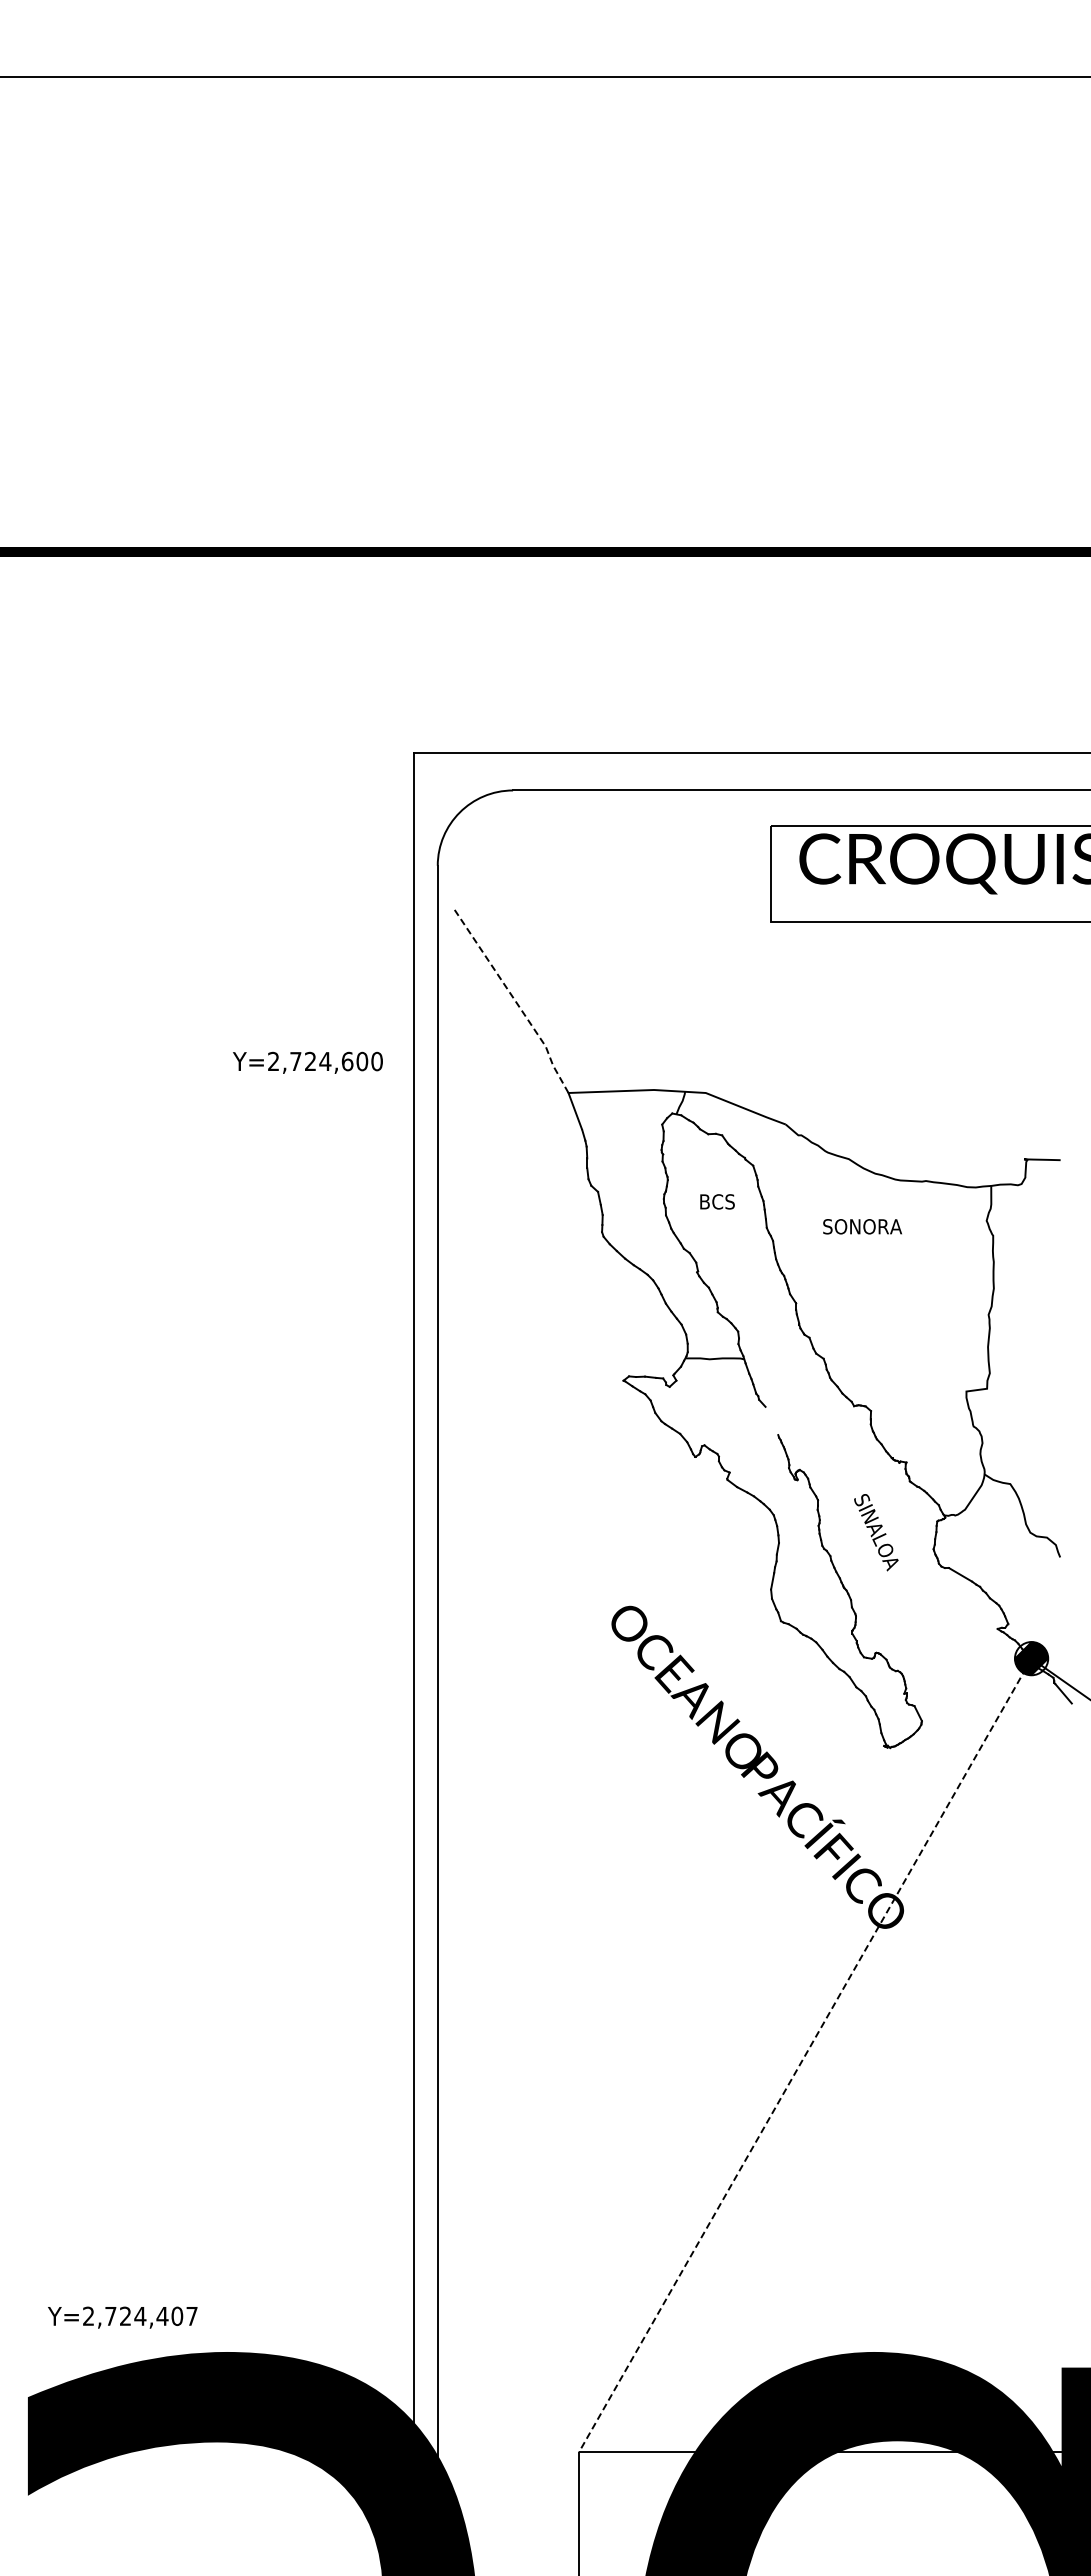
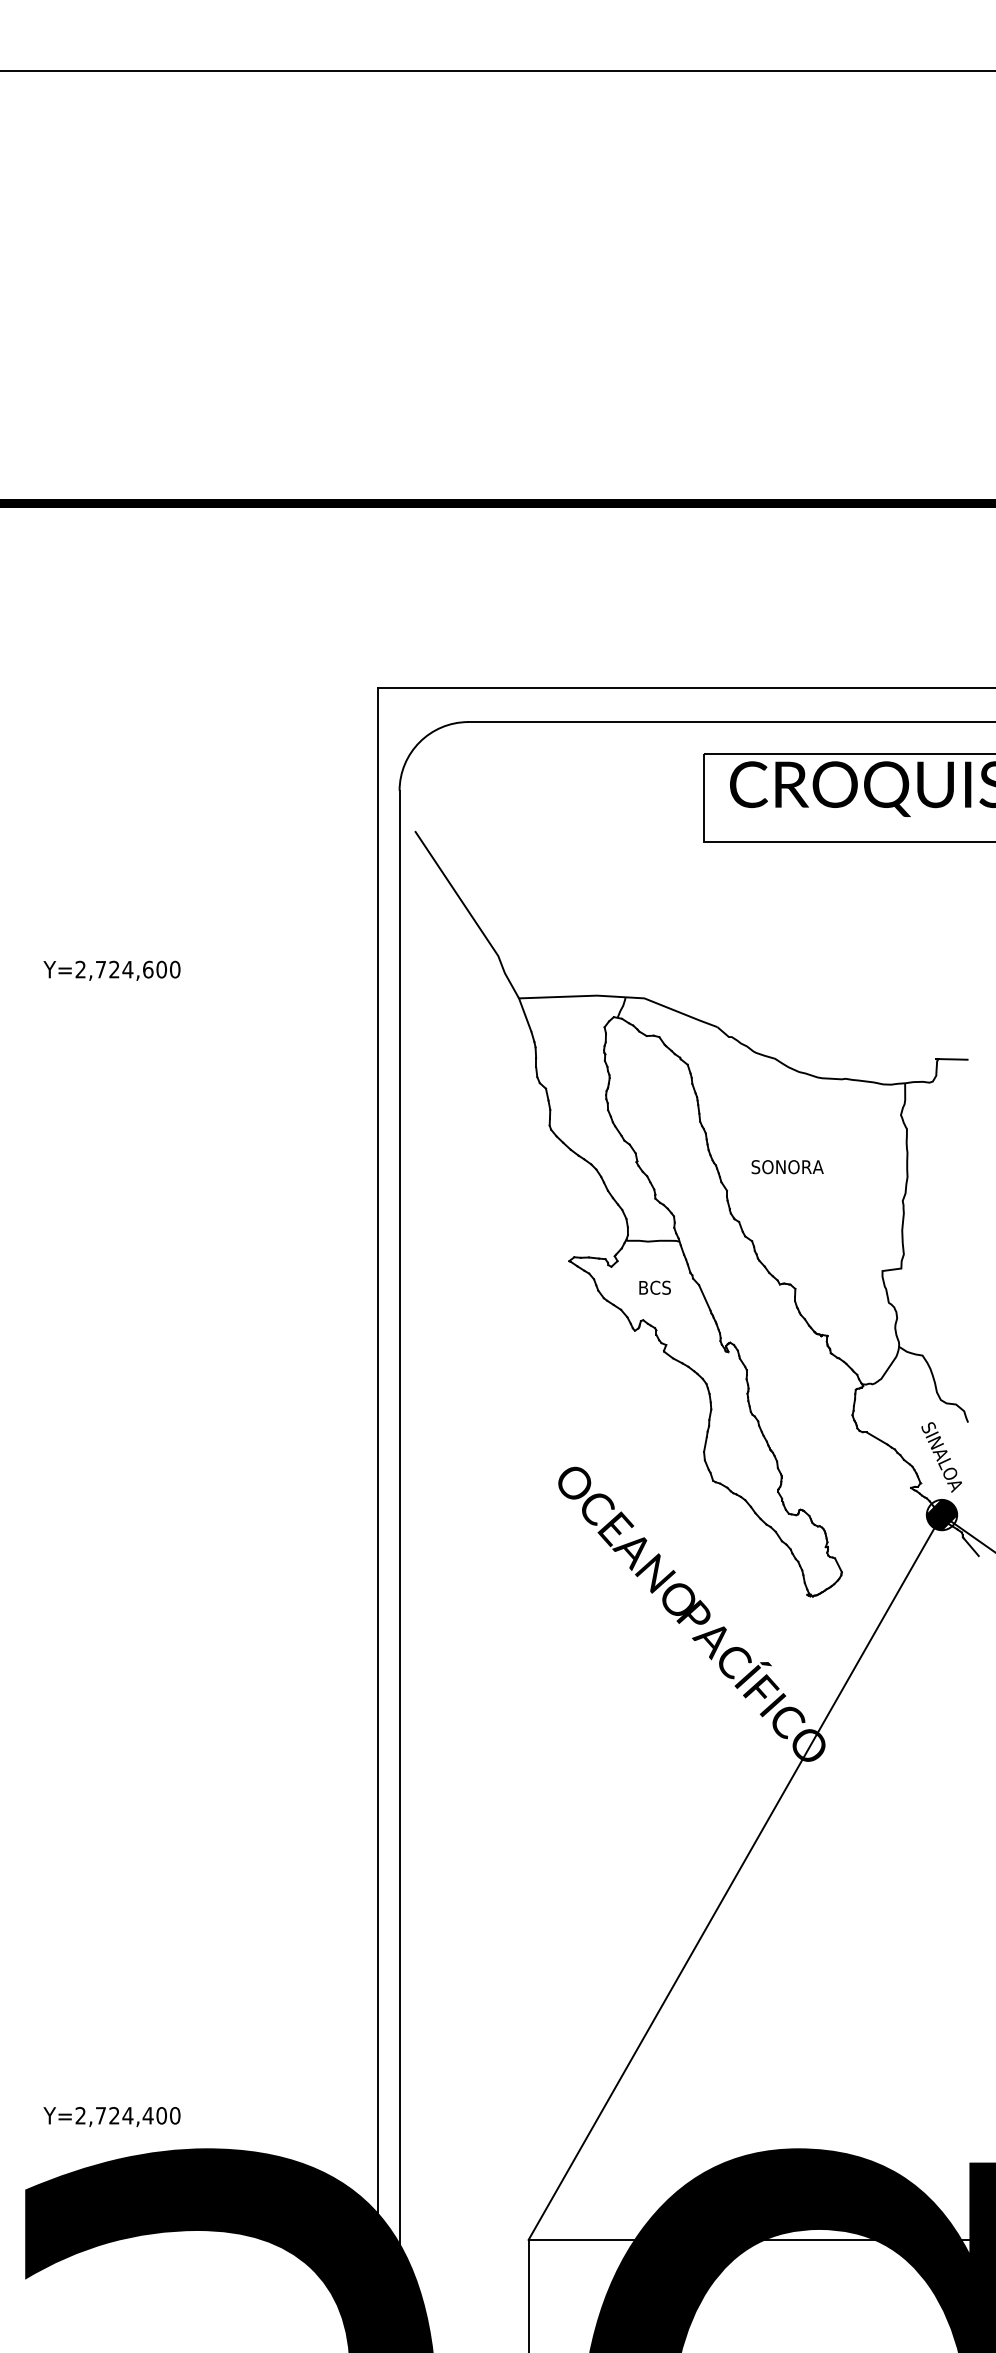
line: (515, 1001) -> (470, 914), dashed -> solid
text: (307, 1062) -> (111, 970), moved
text: (717, 1201) -> (655, 1287), moved
text: (862, 1226) -> (787, 1166), moved
line: (771, 1420) -> (704, 1297), added
text: (876, 1532) -> (941, 1457), moved
line: (805, 2055) -> (735, 1877), dashed -> solid
text: (191, 2315) -> (174, 2115), Y=2,724,407 -> Y=2,724,400

